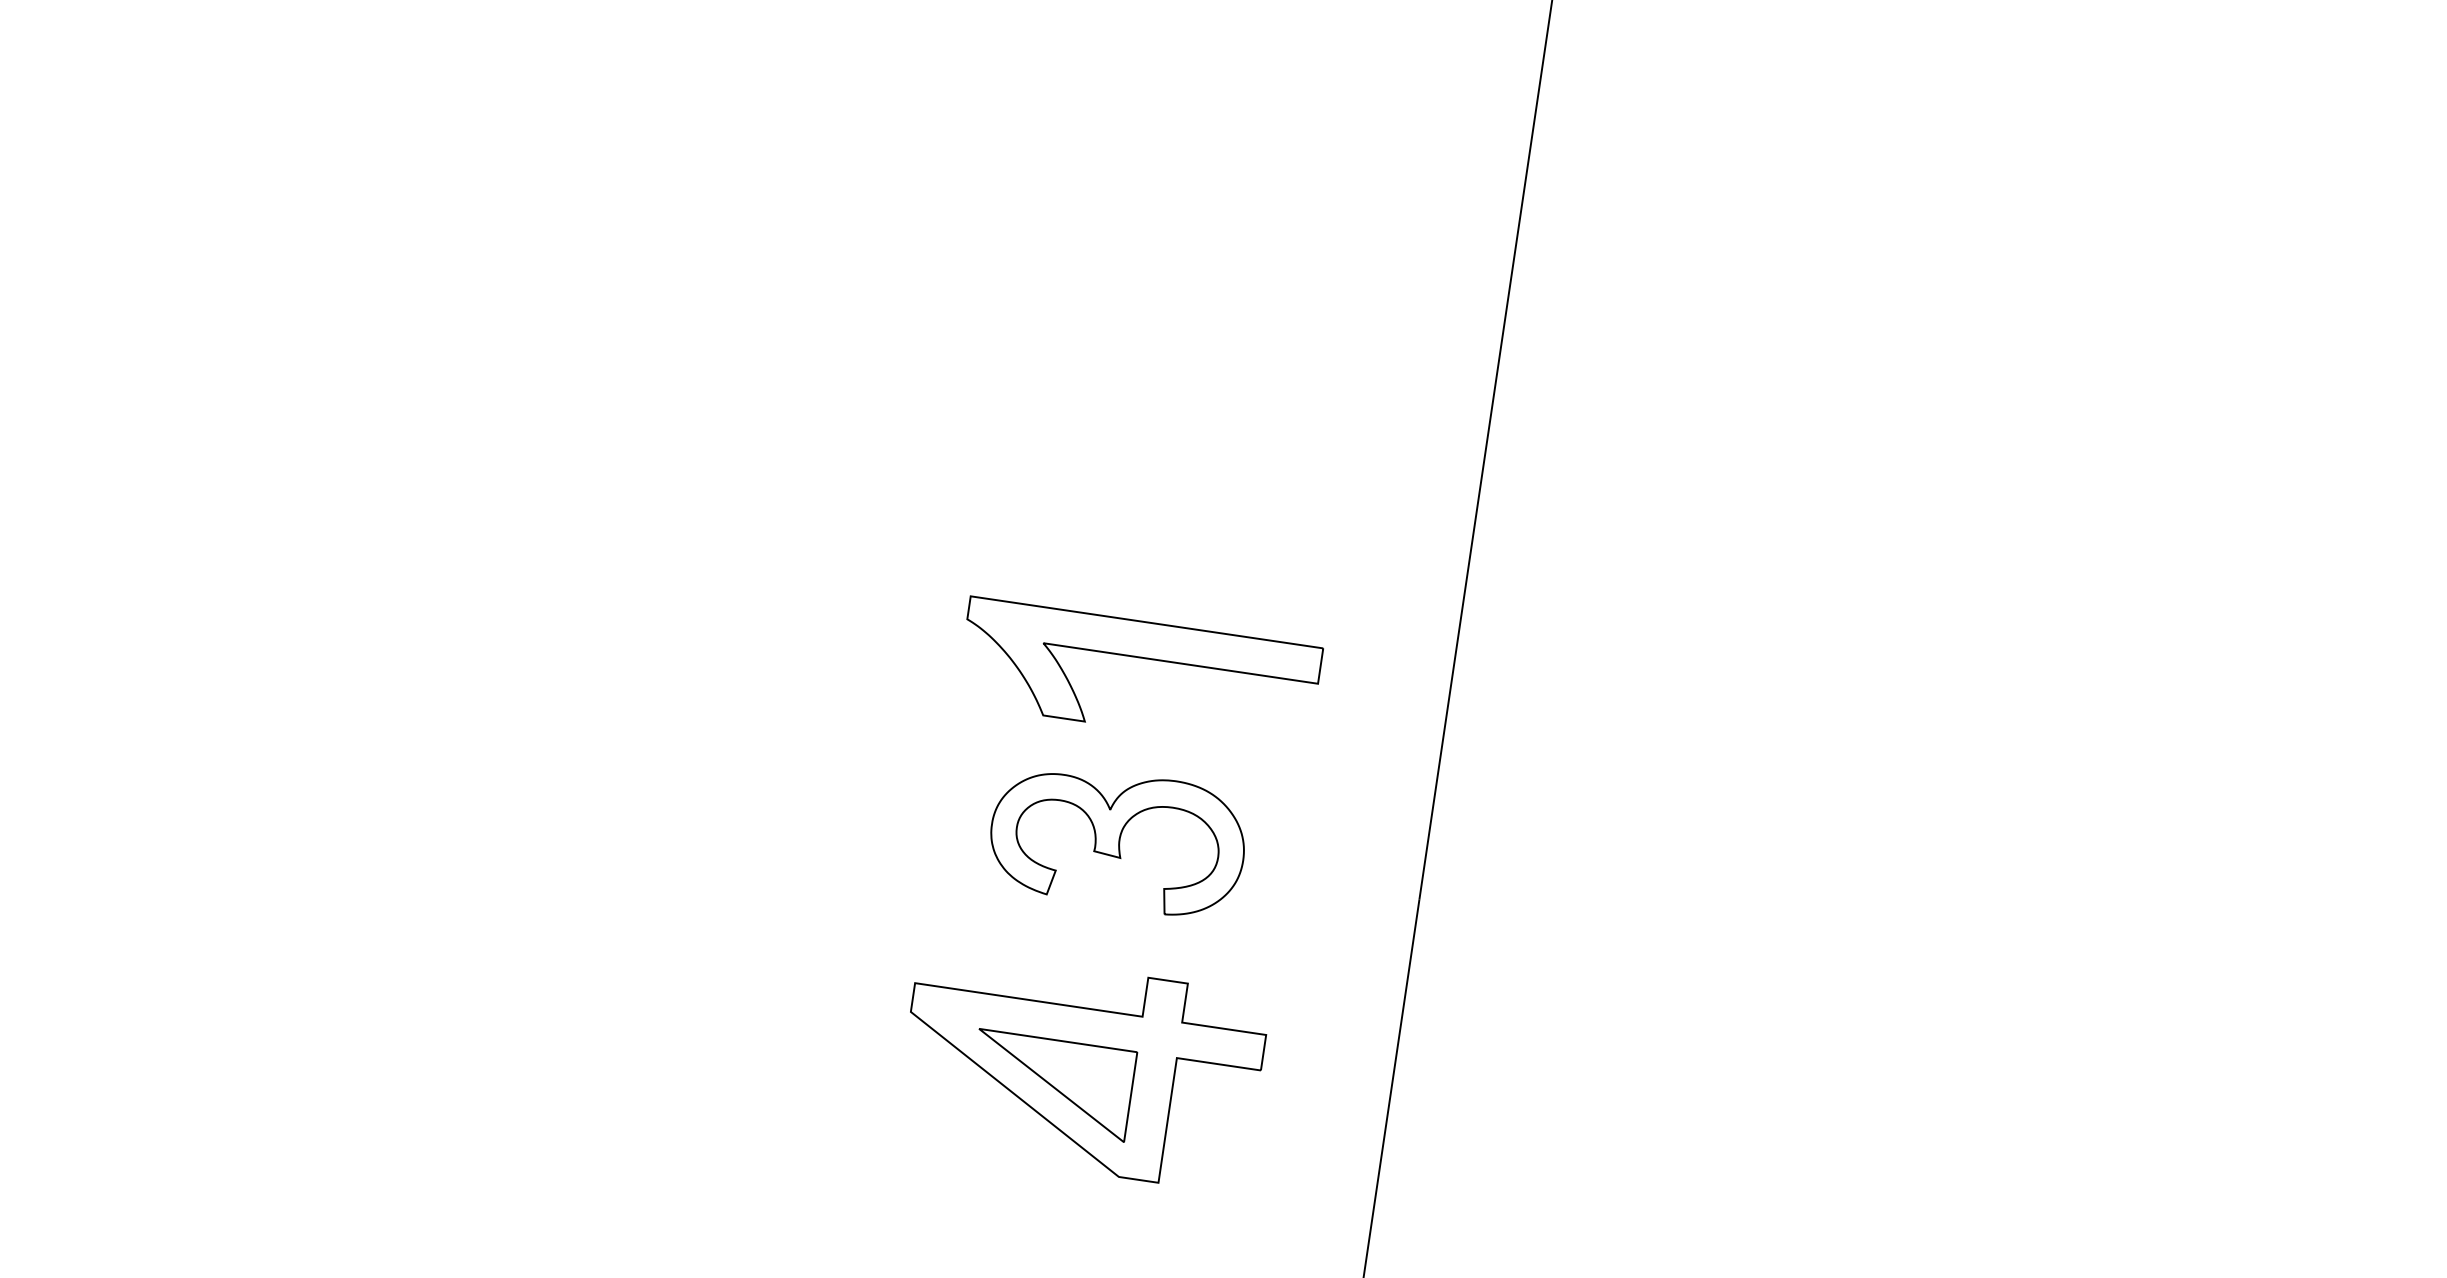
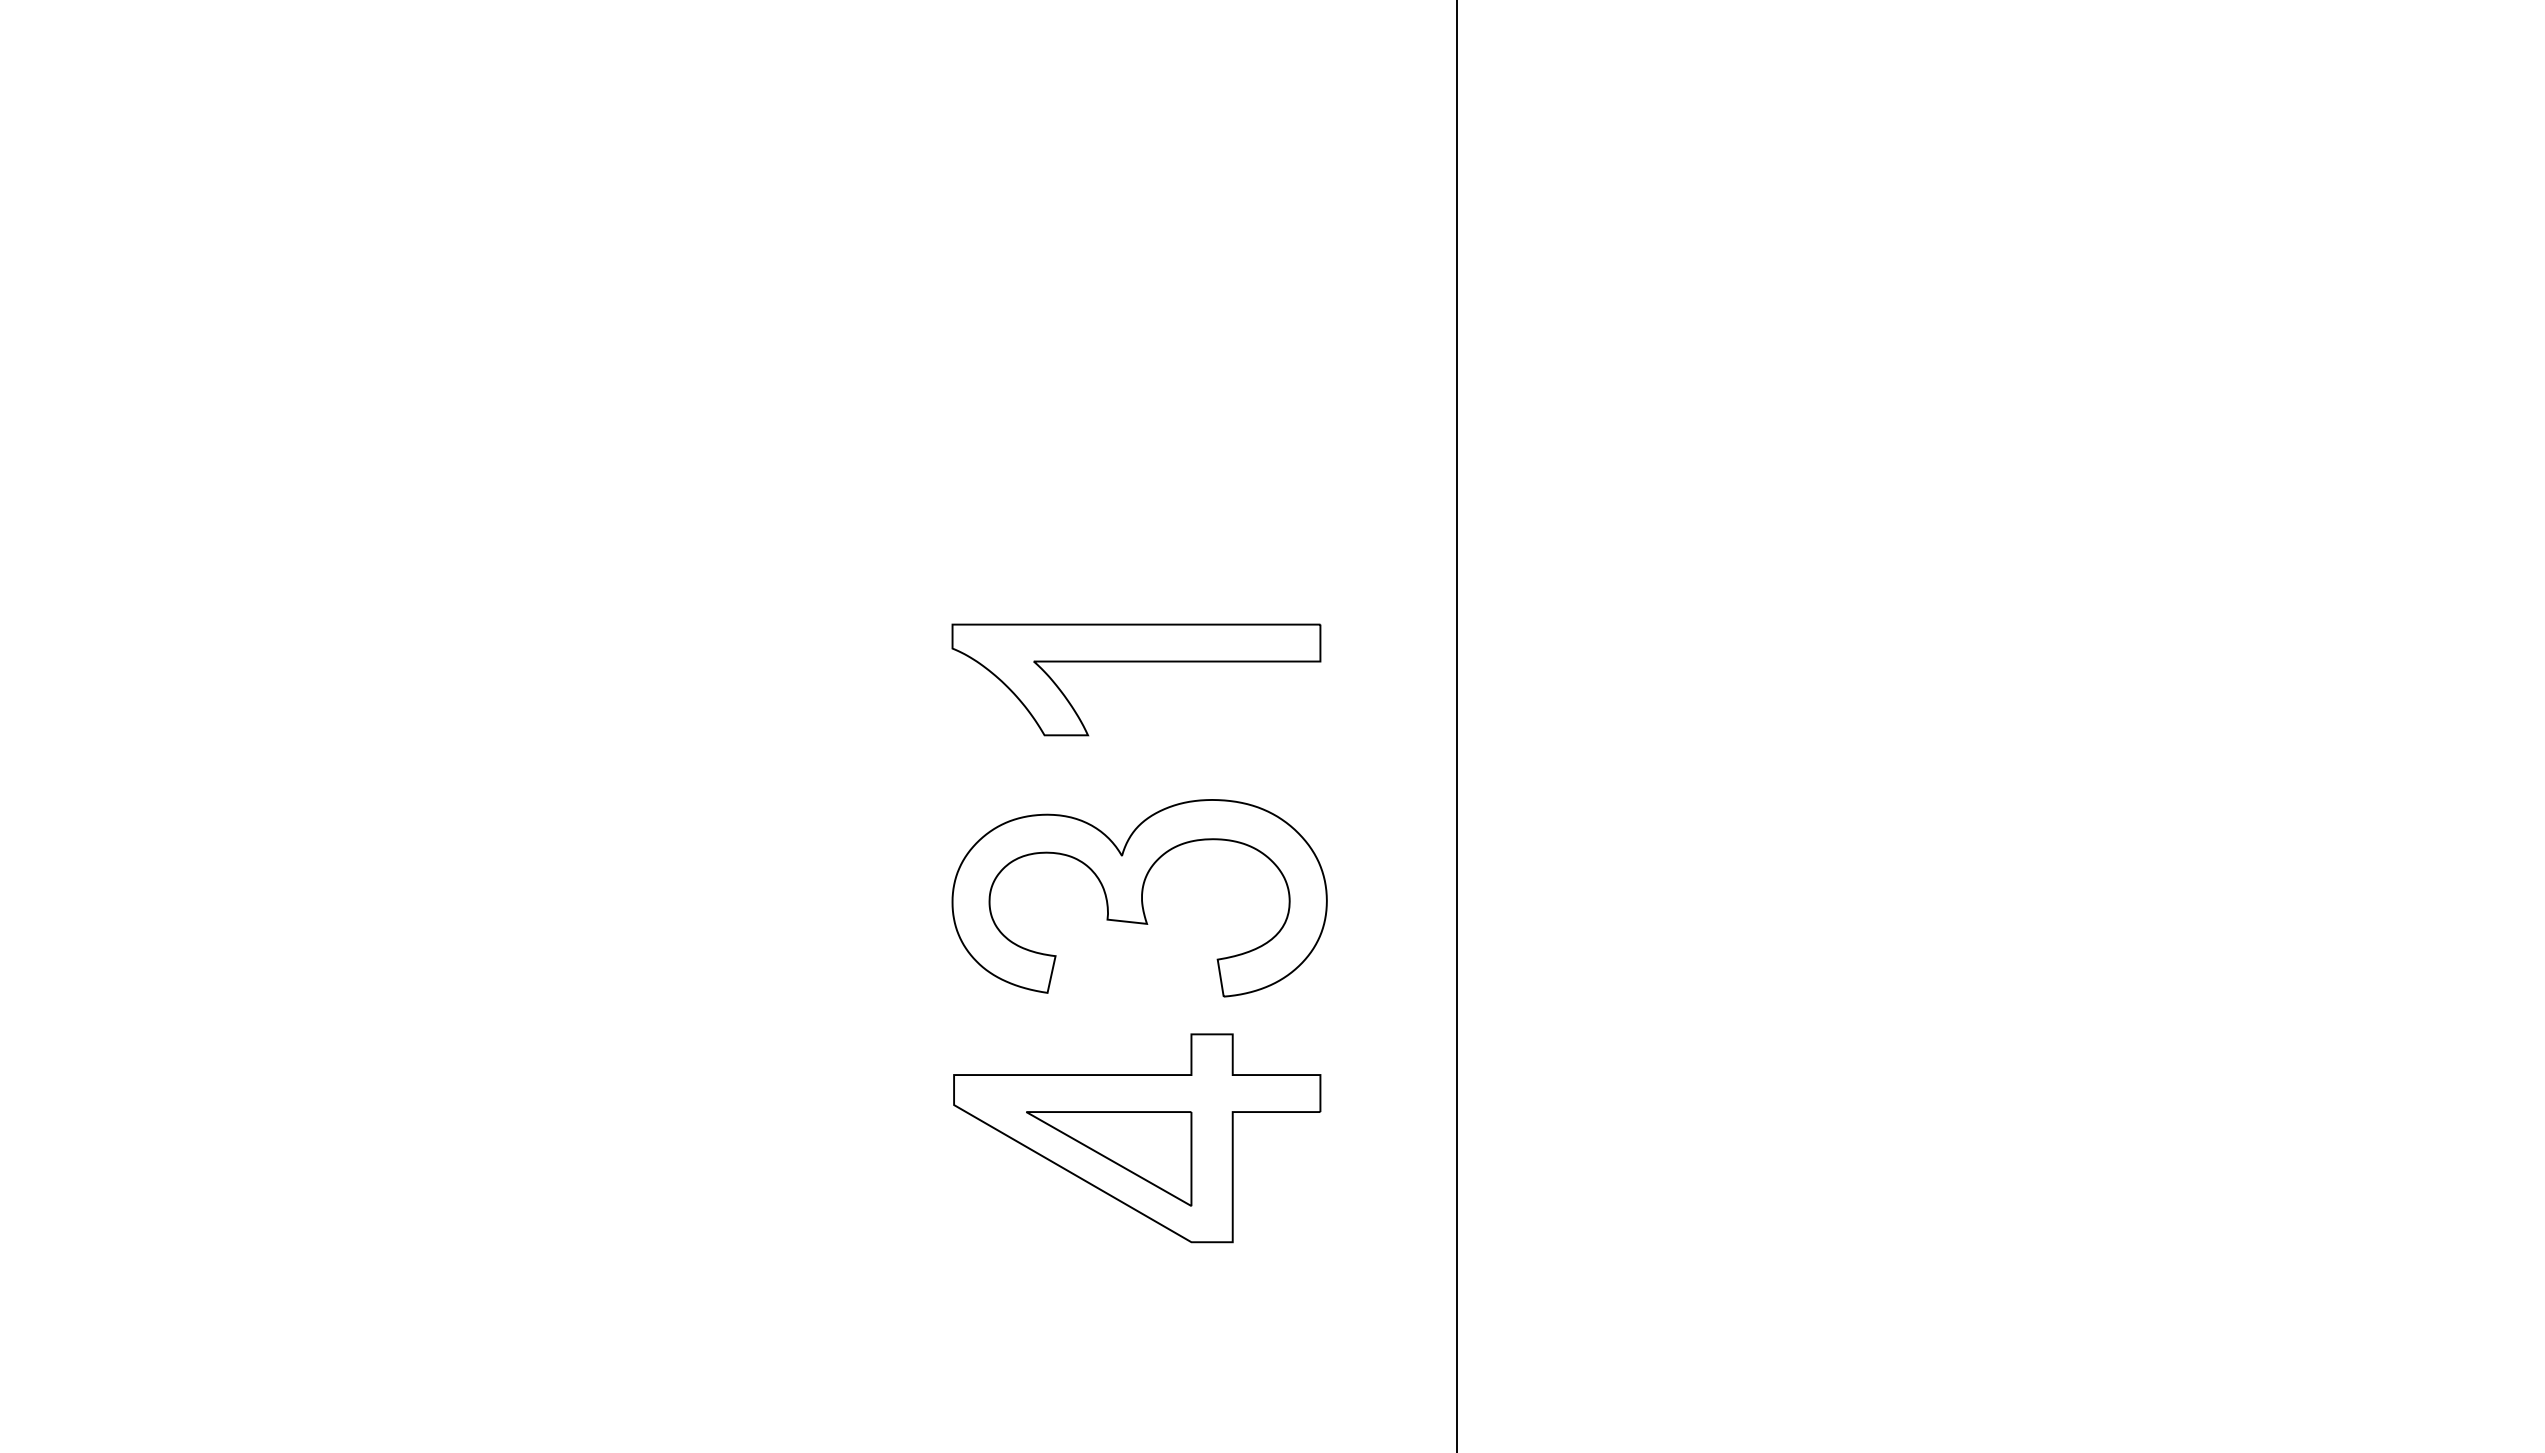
part: (1141, 658) -> (1136, 662), moved
part: (1117, 840) -> (1139, 898), size x1.43

